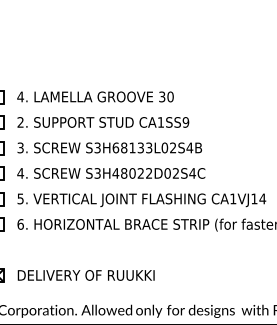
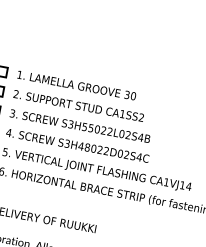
text: (20, 96) -> (19, 74), 4. -> 1.
text: (185, 122) -> (141, 117), CA1SS9 -> CA1SS2
text: (132, 147) -> (97, 129), S3H68133L02S4B -> S3H55022L02S4B

